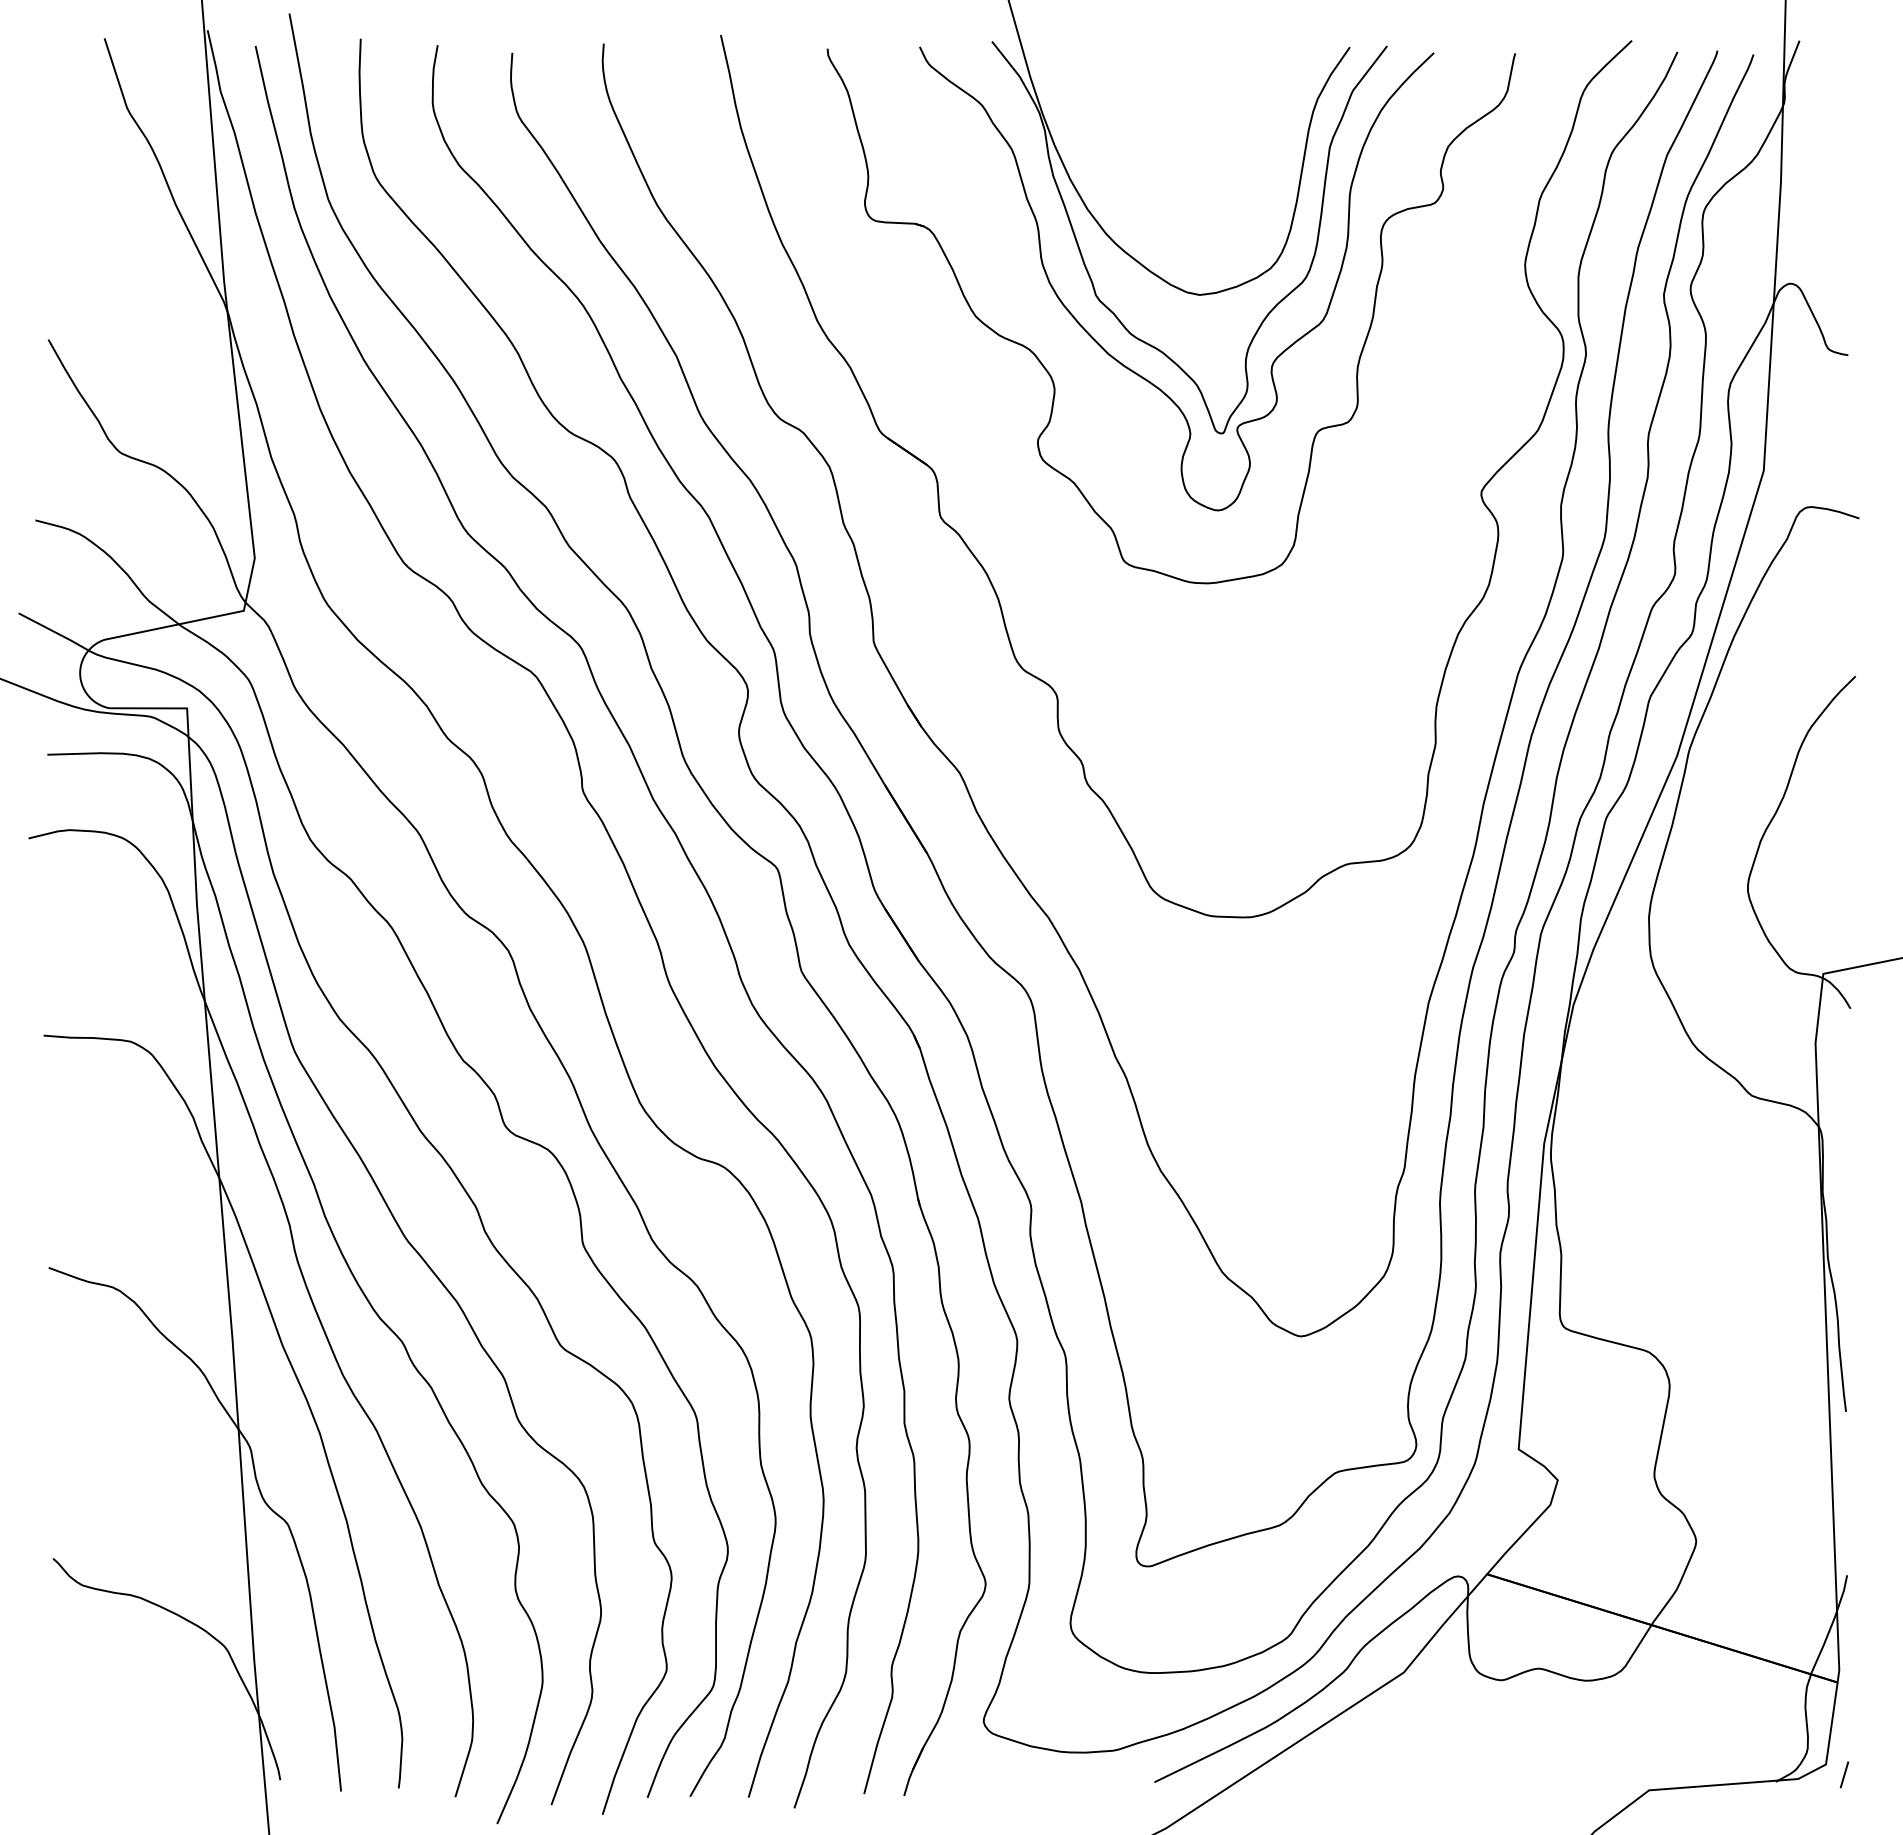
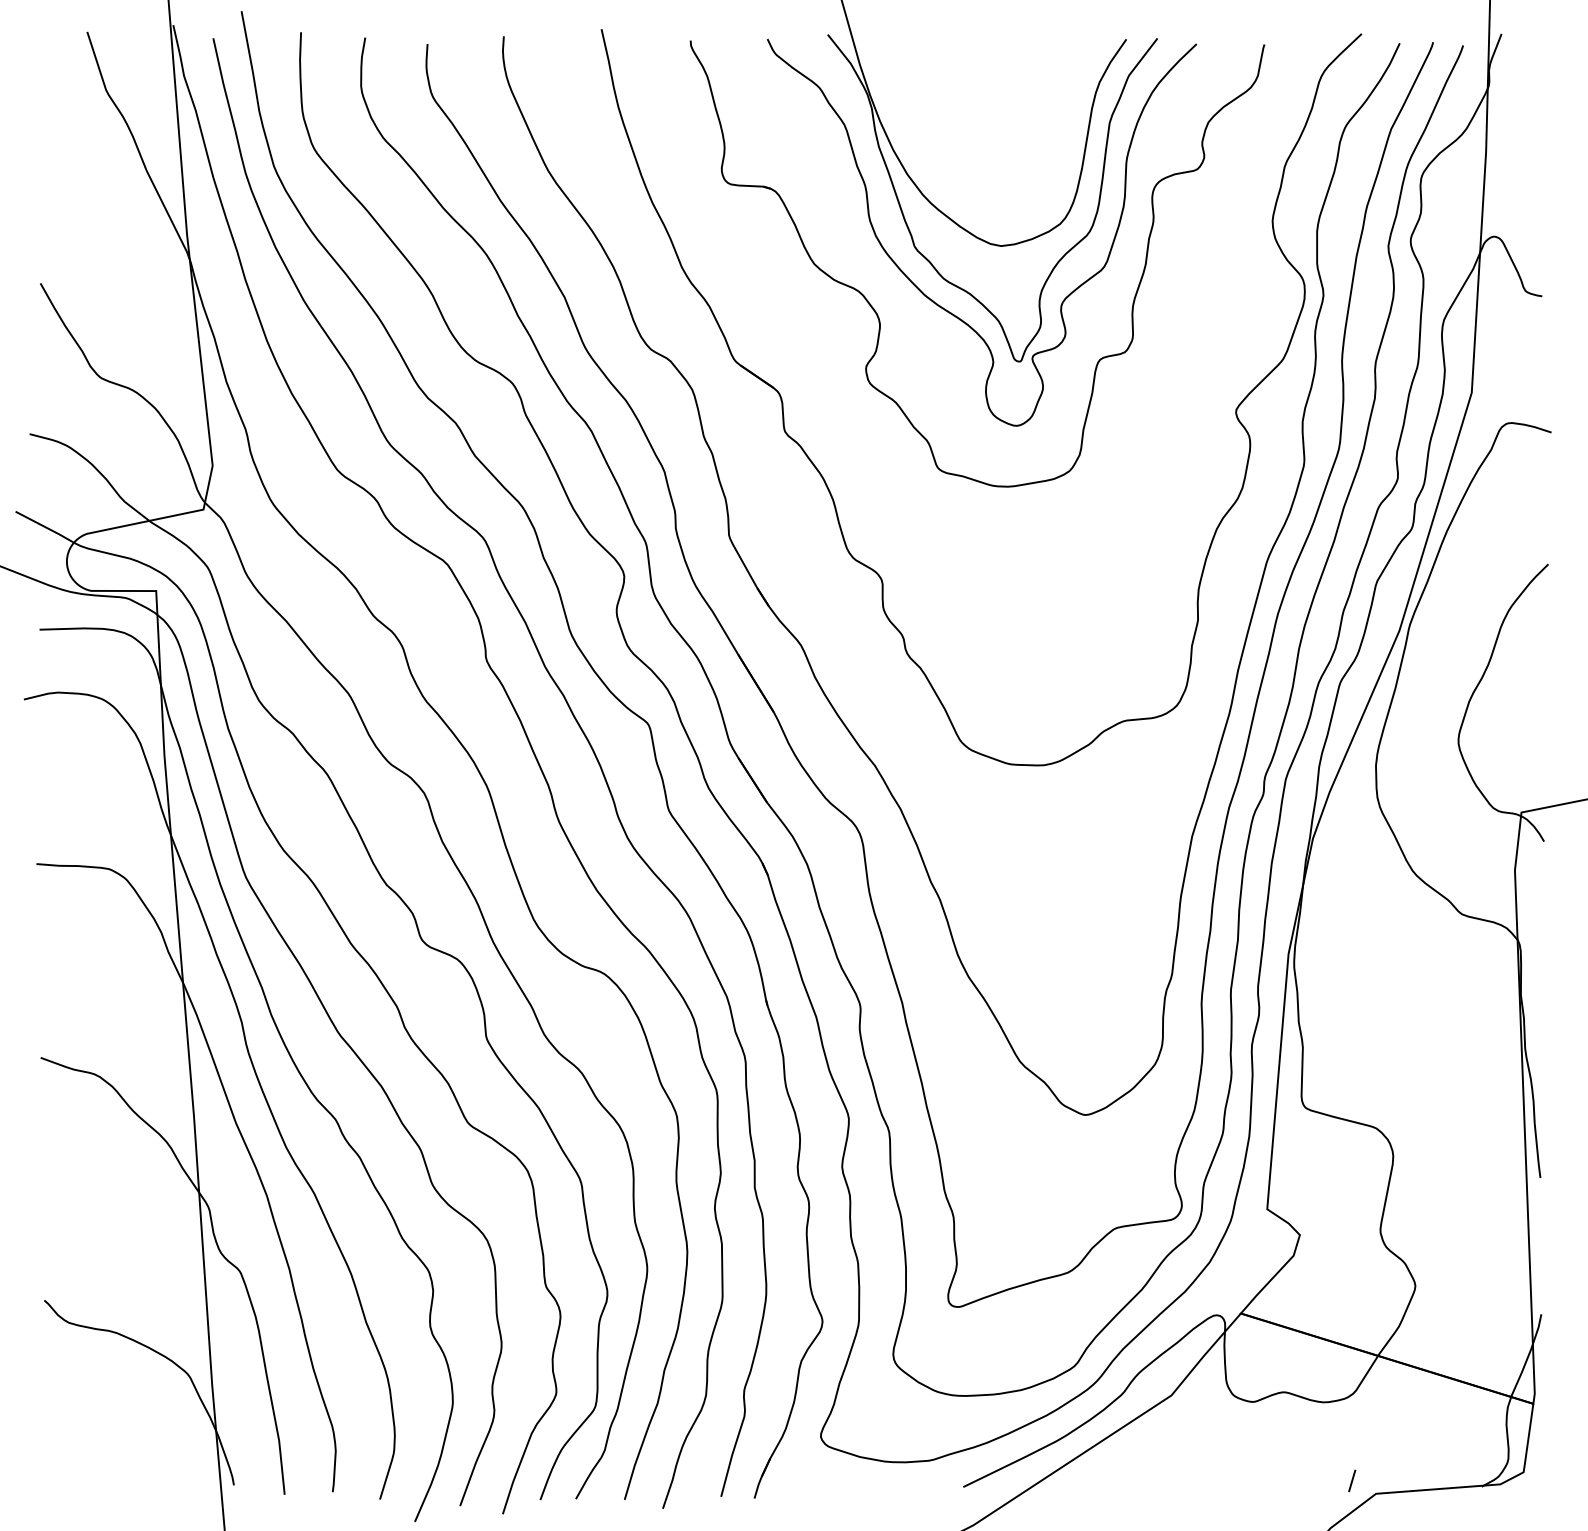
line: (1844, 1774) -> (1352, 1480), moved

